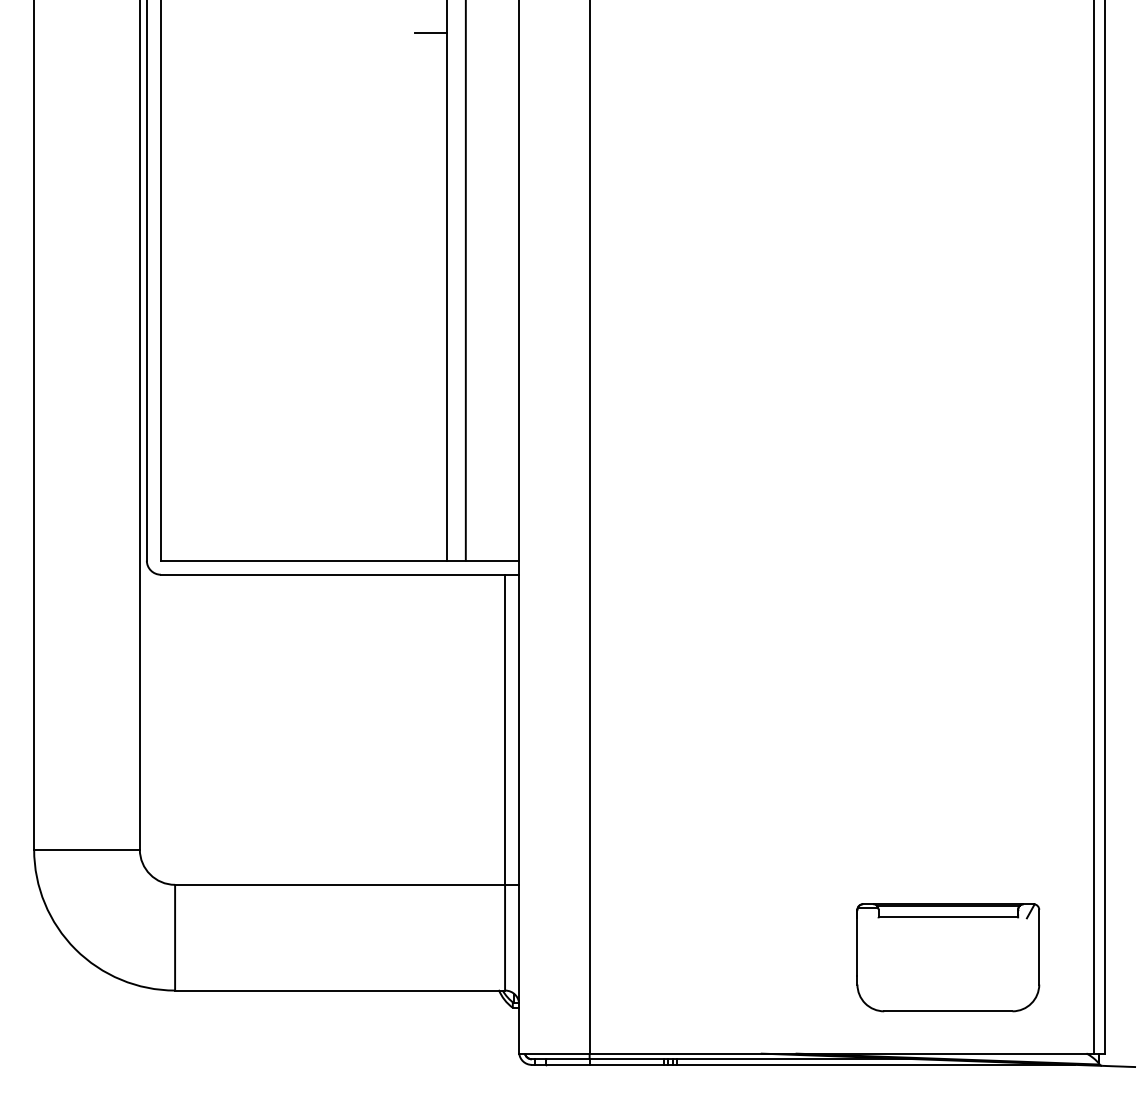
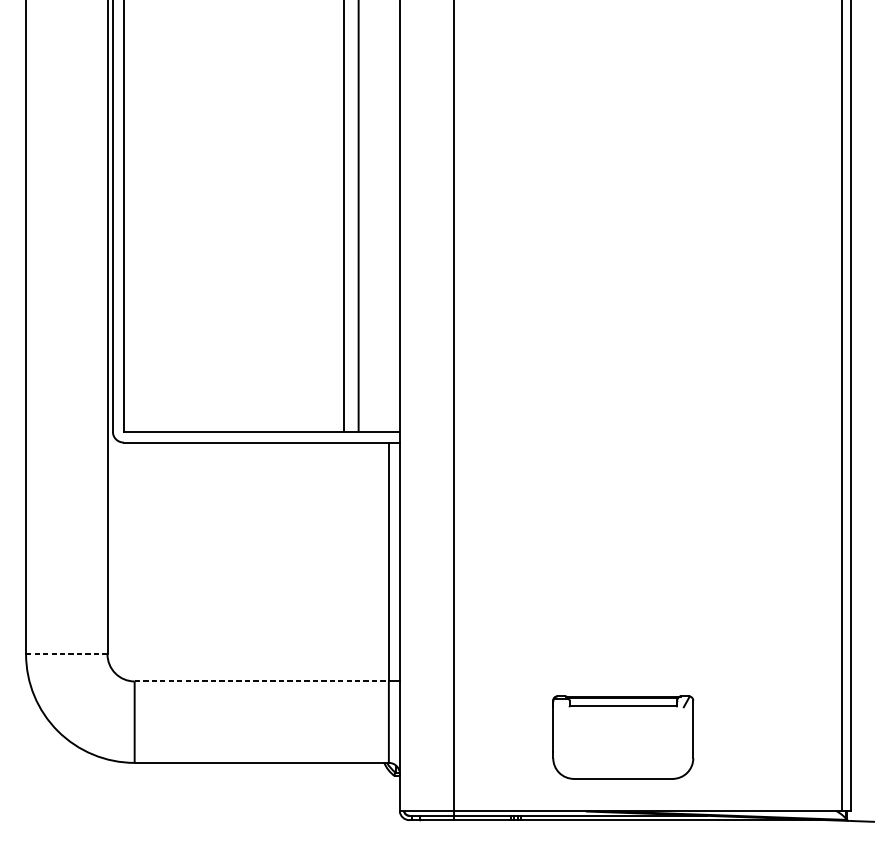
line: (430, 32) -> (331, 24), removed
line: (87, 849) -> (67, 654), solid -> dashed
line: (340, 884) -> (262, 681), solid -> dashed
part: (948, 957) -> (623, 737), moved

